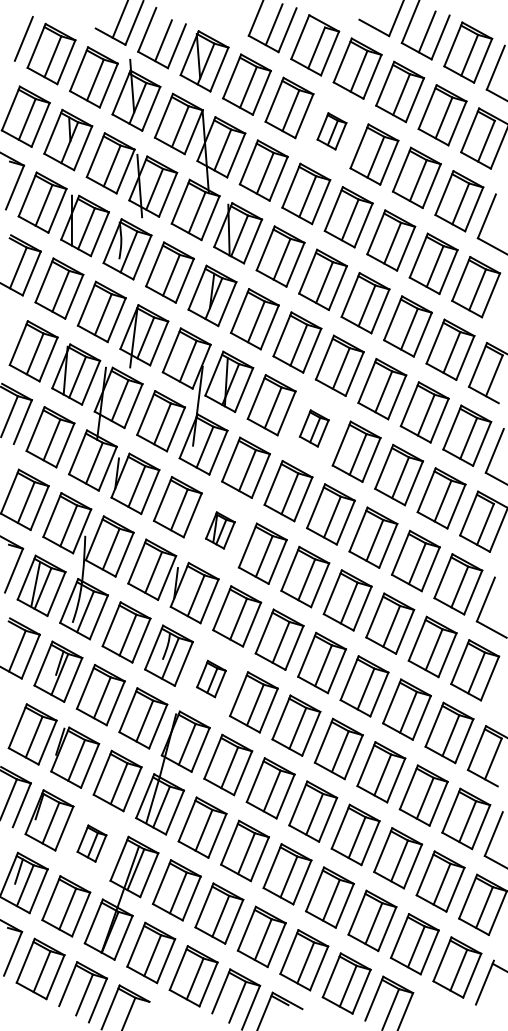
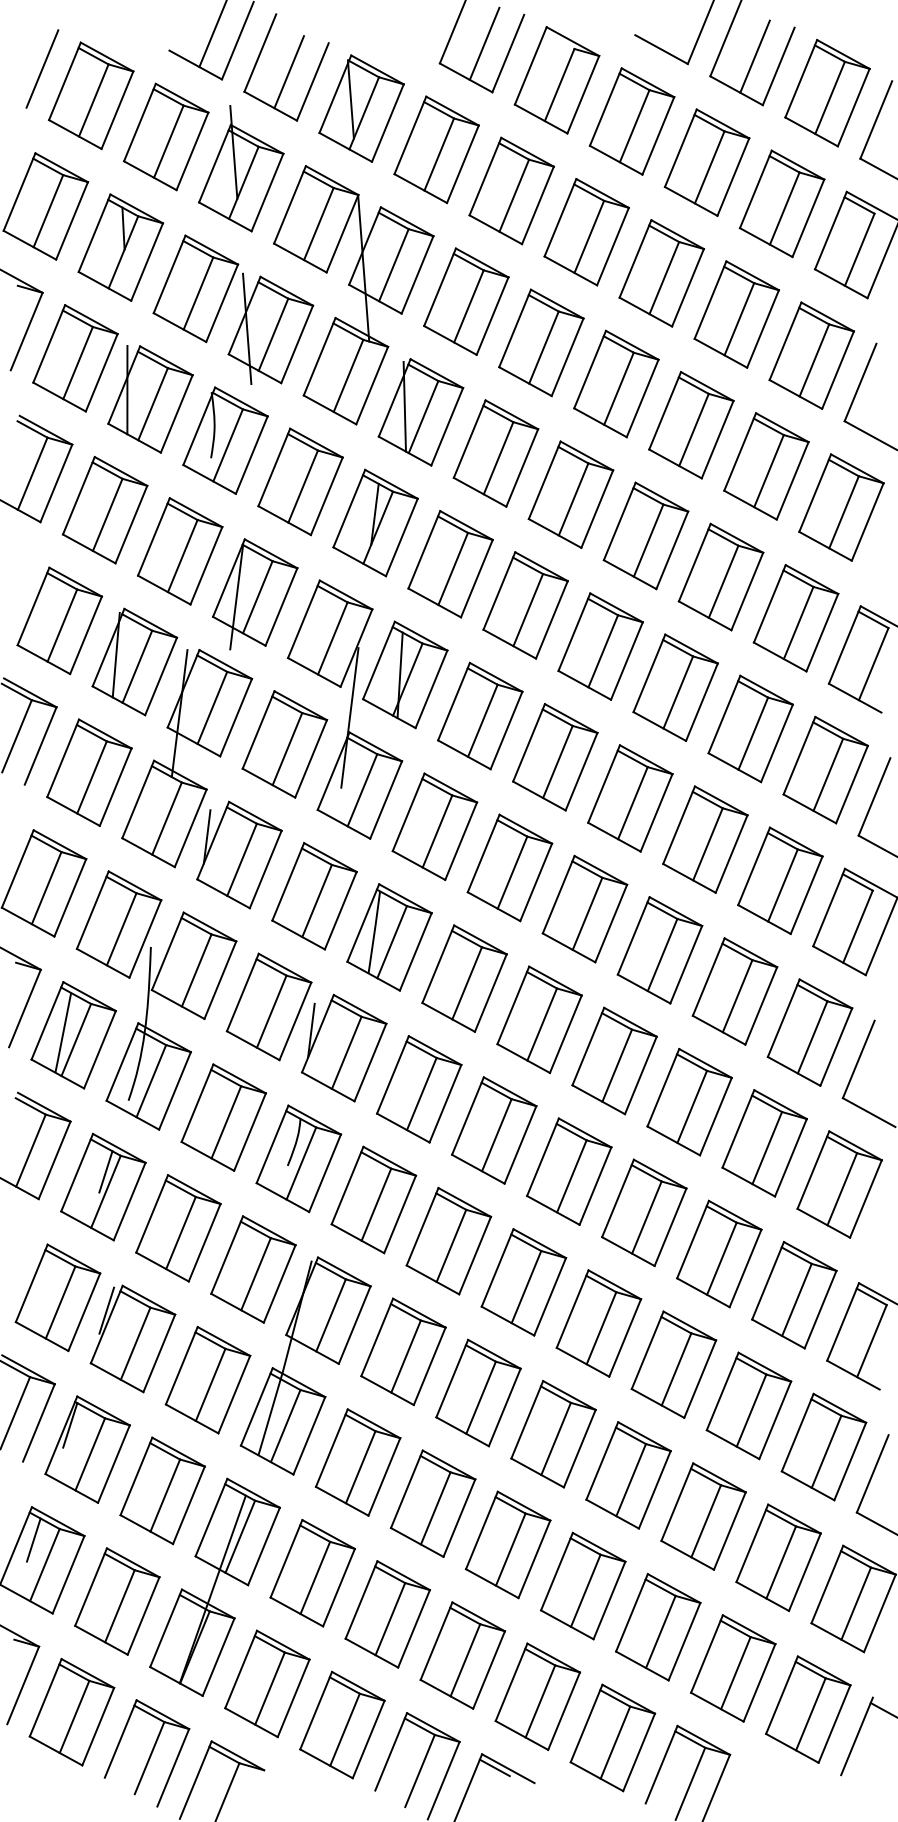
part: (331, 131) -> (585, 232), size x1.67
part: (314, 428) -> (555, 757), size x1.67
part: (220, 530) -> (389, 937), size x1.67
part: (211, 678) -> (373, 1198), size x1.67
part: (91, 843) -> (161, 1490), size x1.67

